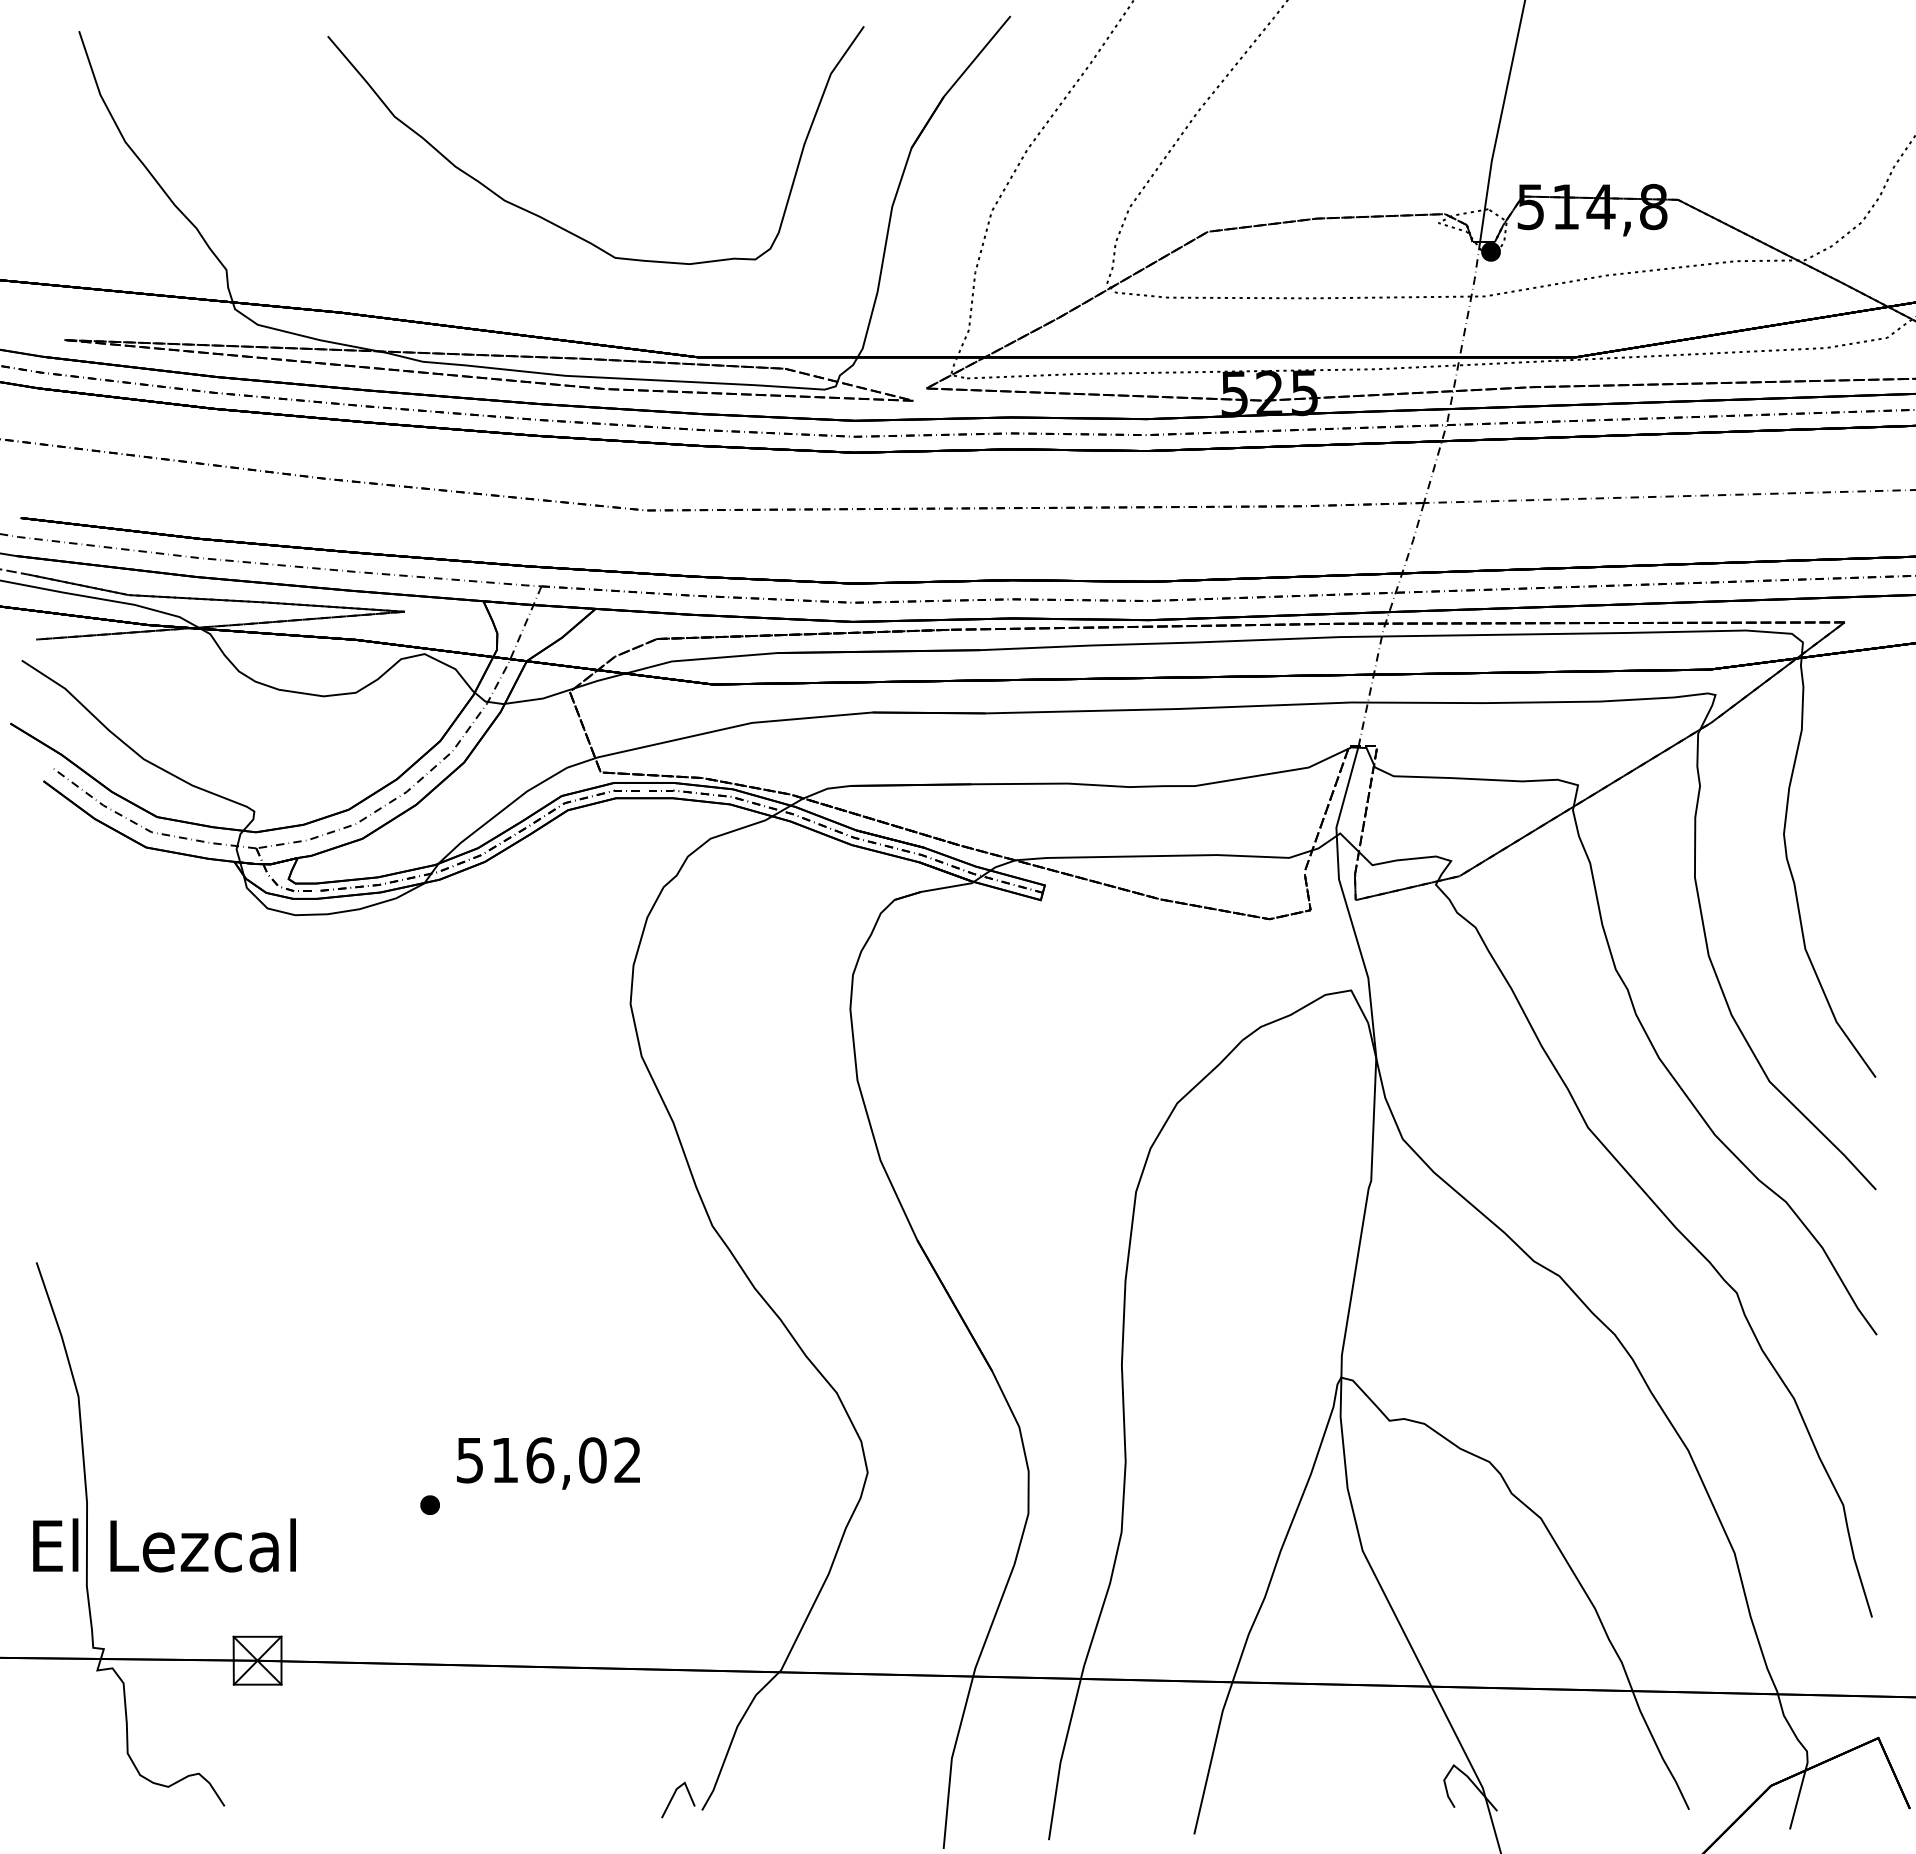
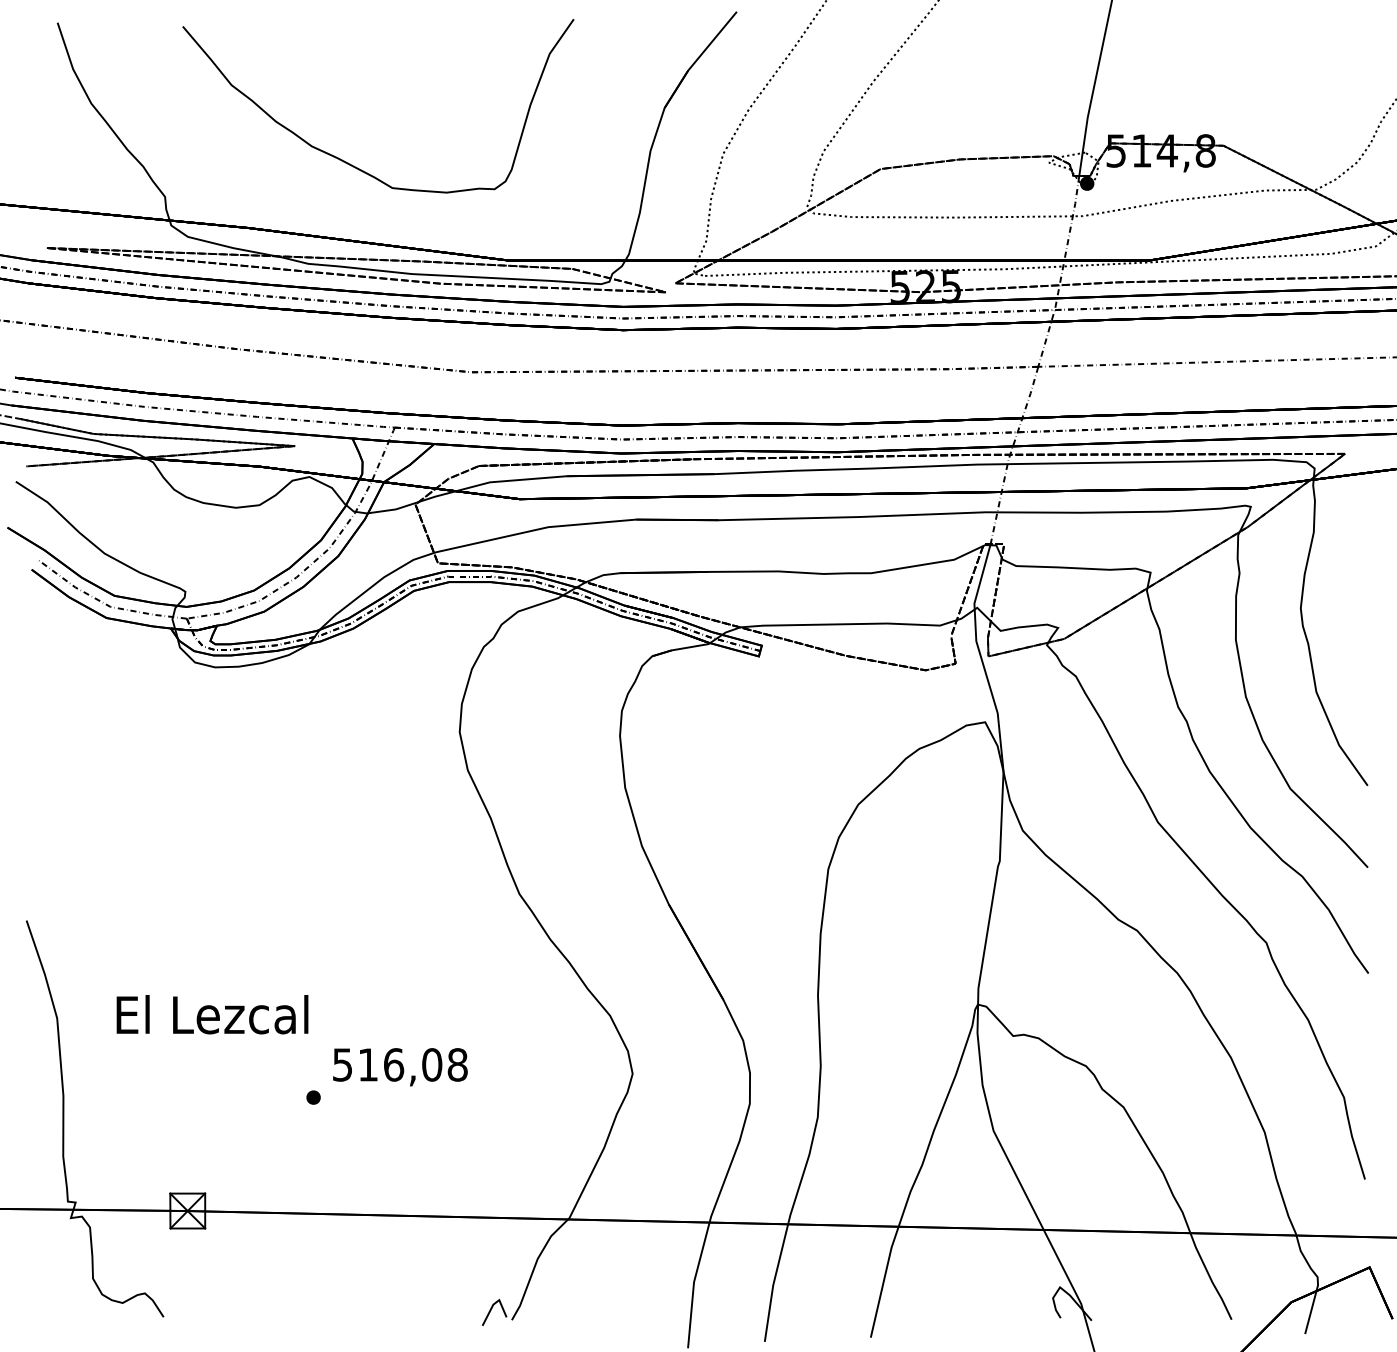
curve: (555, 223) -> (348, 163), moved
text: (627, 1460) -> (457, 1065), 516,02 -> 516,08
text: (164, 1545) -> (212, 1014), moved

